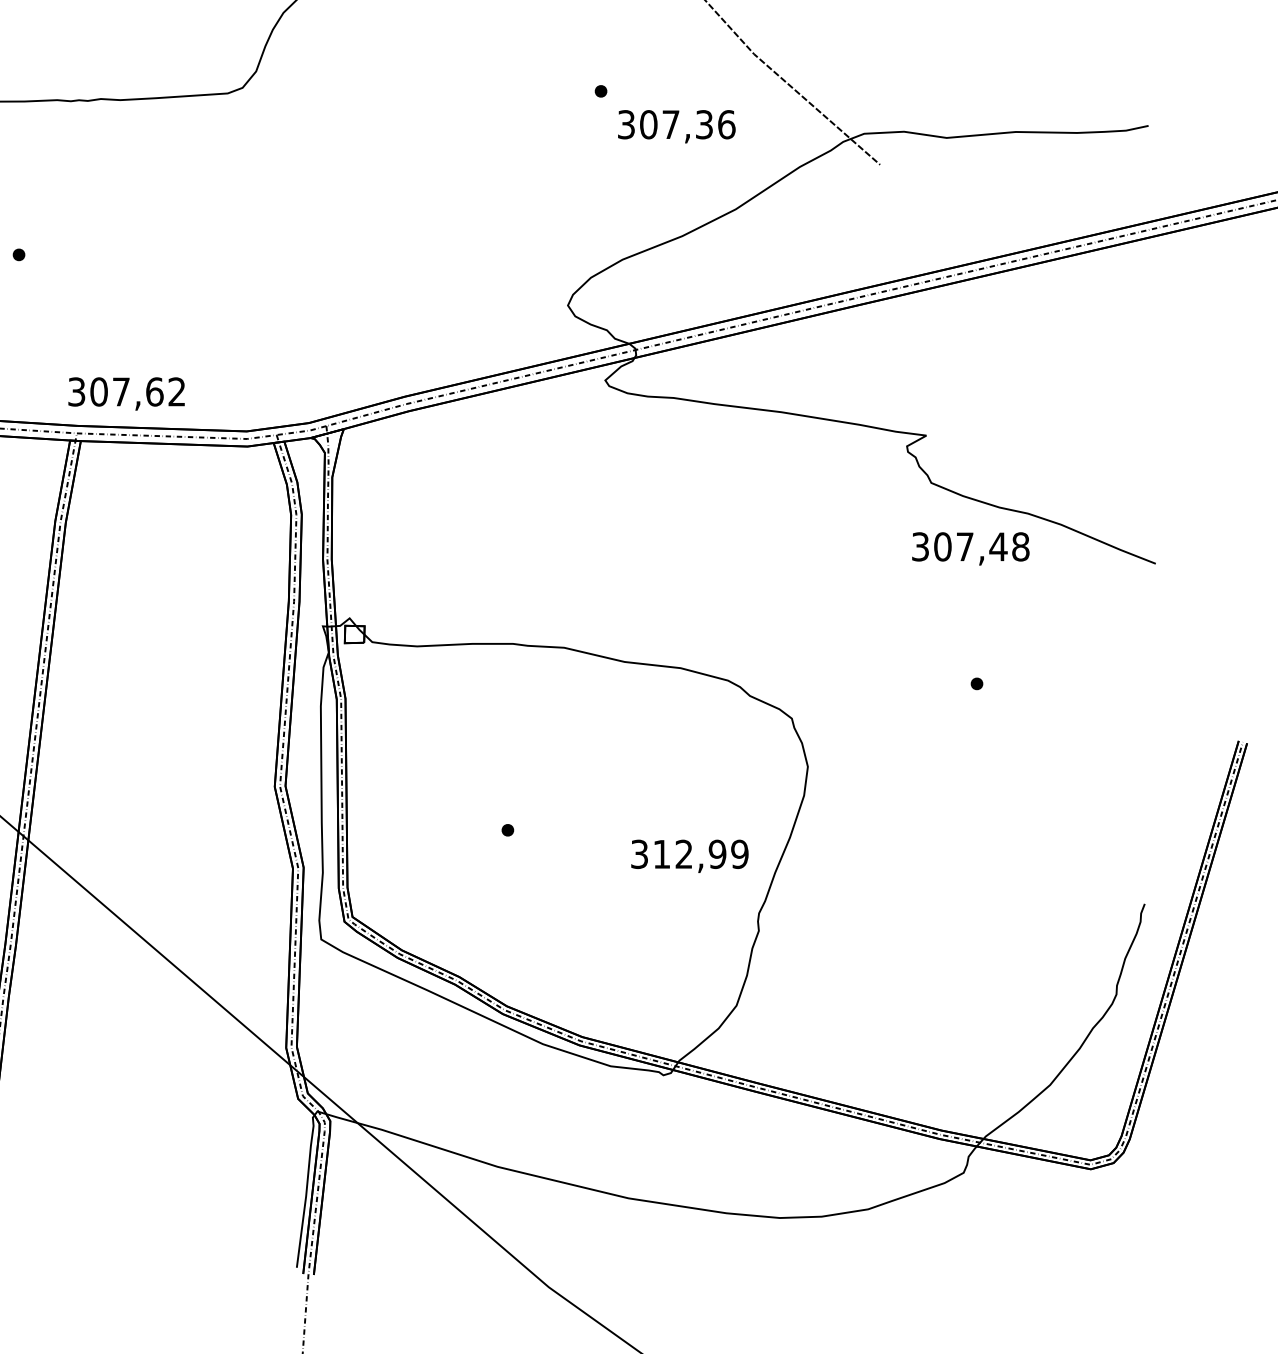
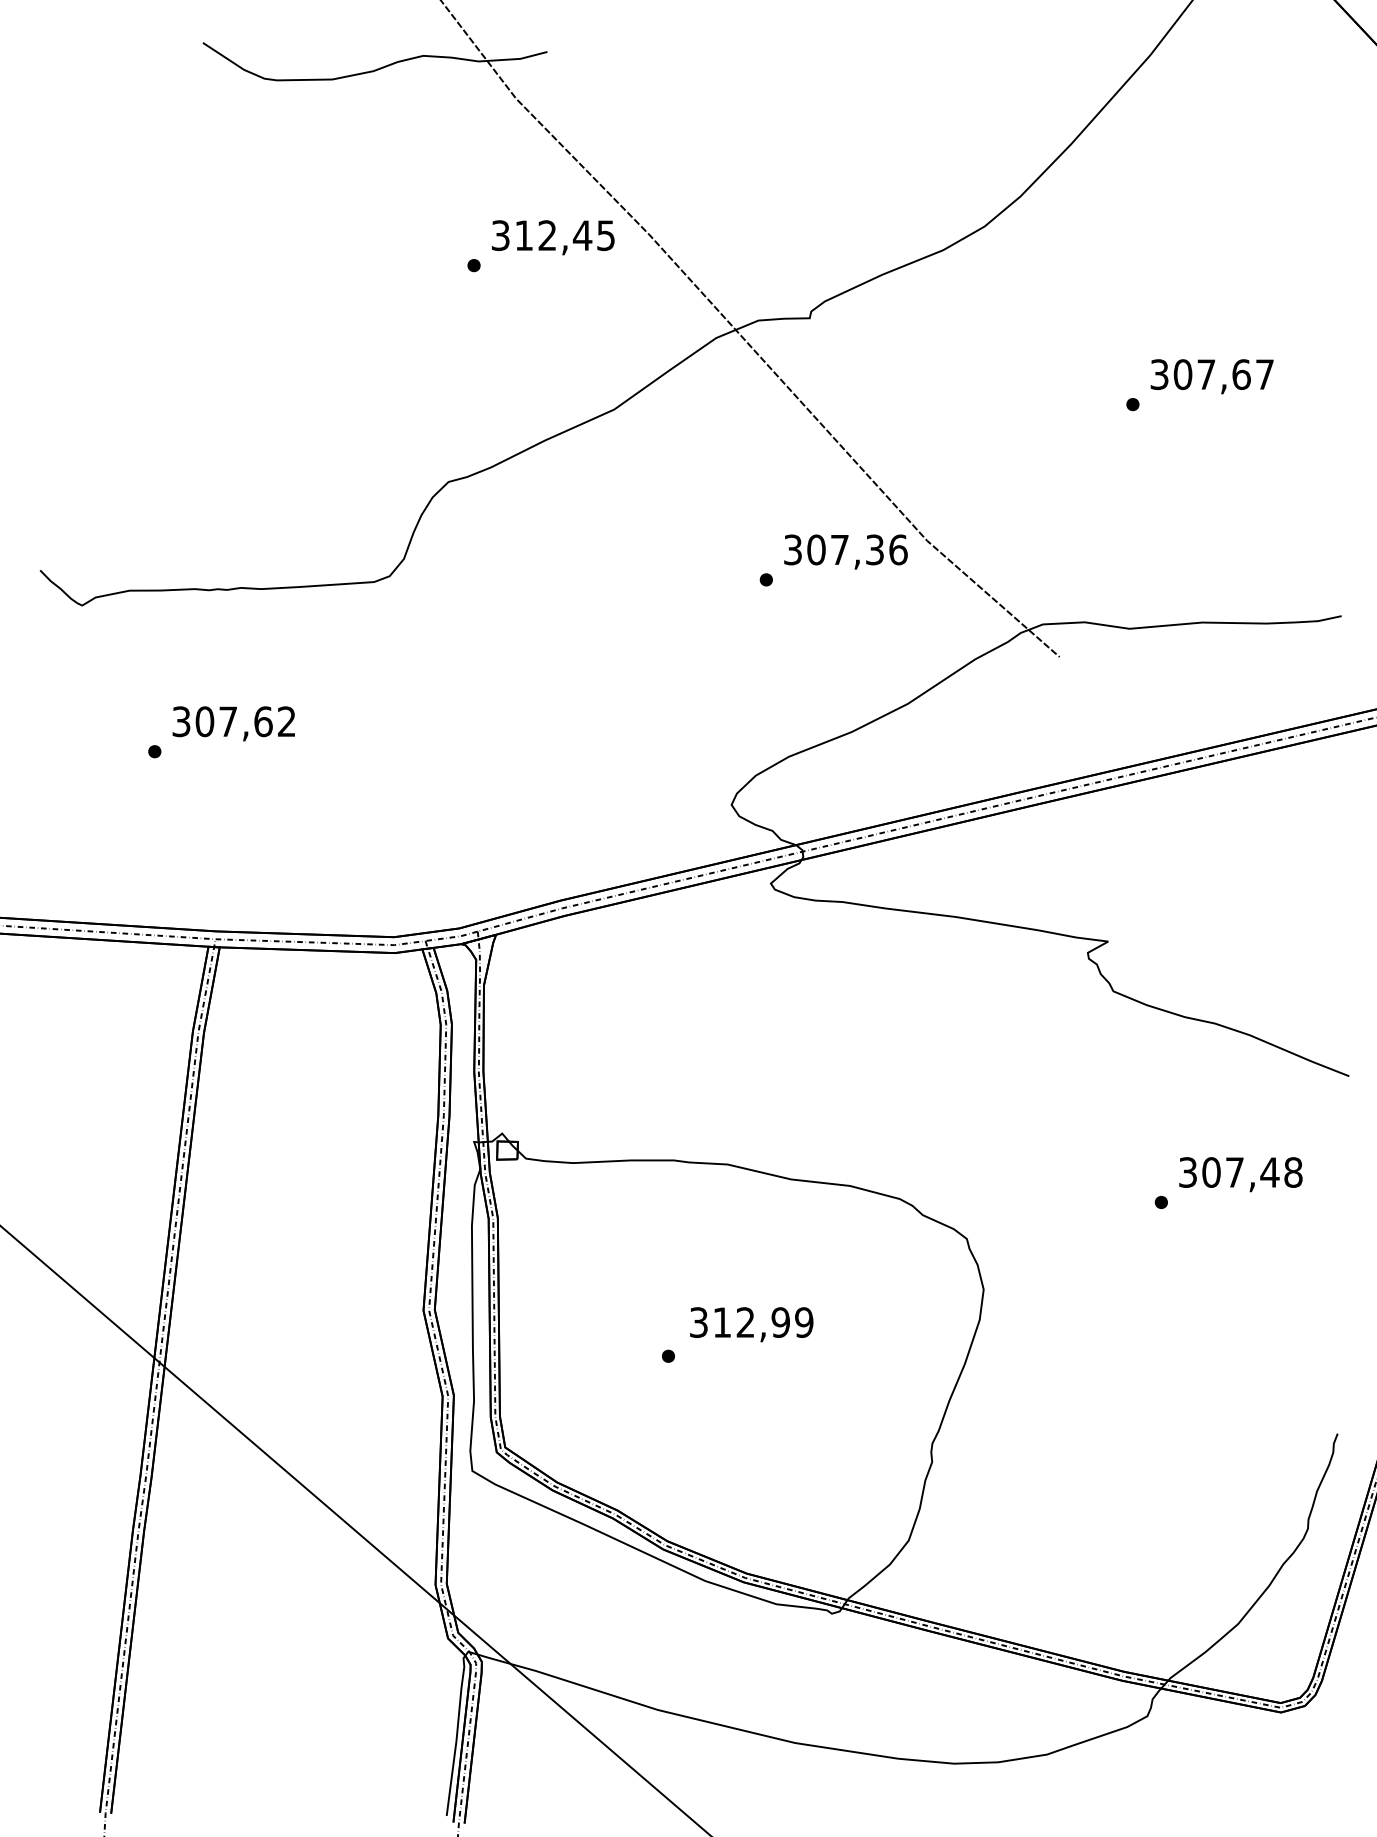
text: (676, 126) -> (845, 551), moved
text: (126, 393) -> (233, 723), moved
text: (970, 548) -> (1240, 1174), moved
text: (689, 856) -> (751, 1324), moved

